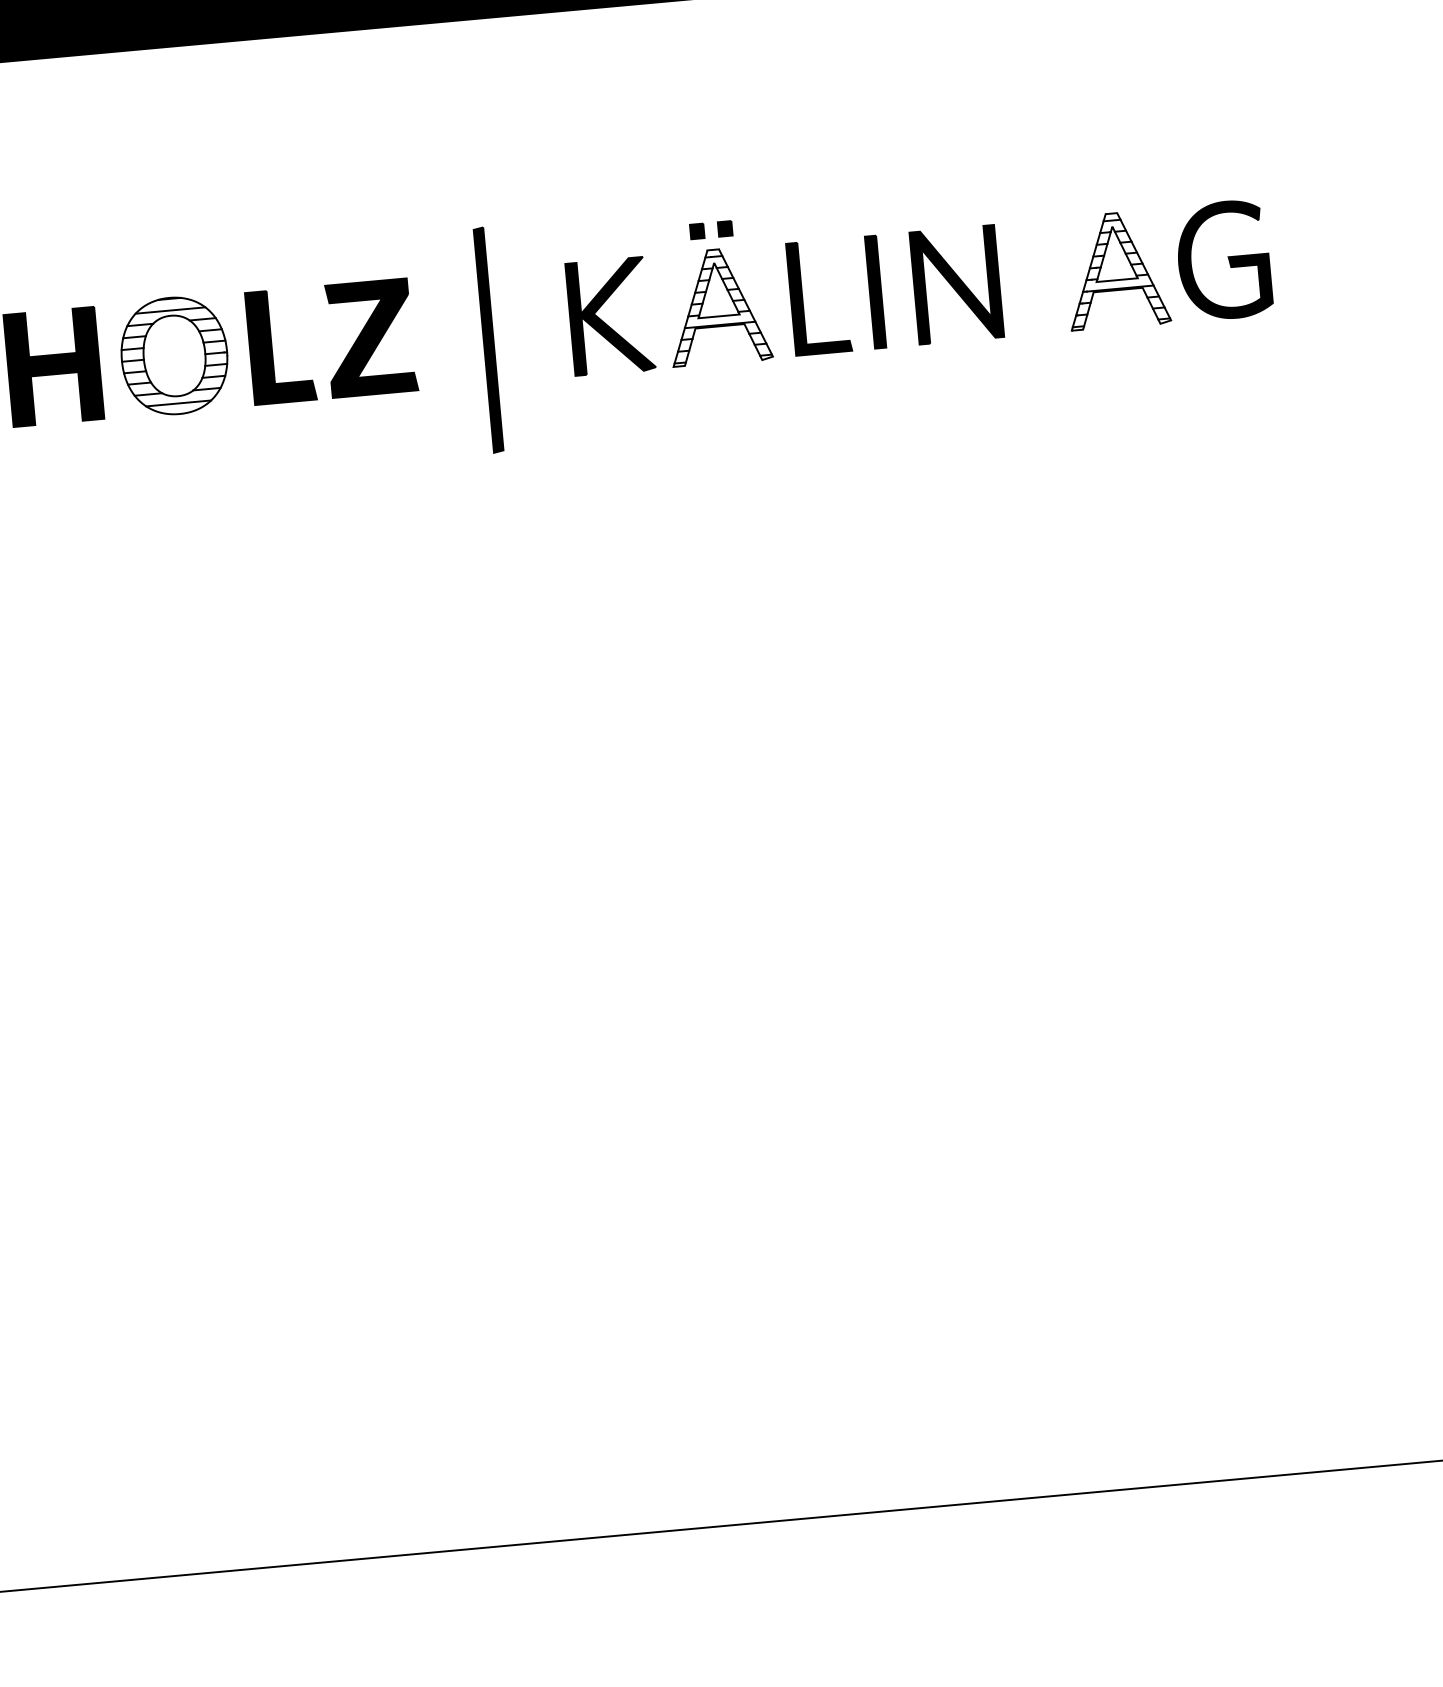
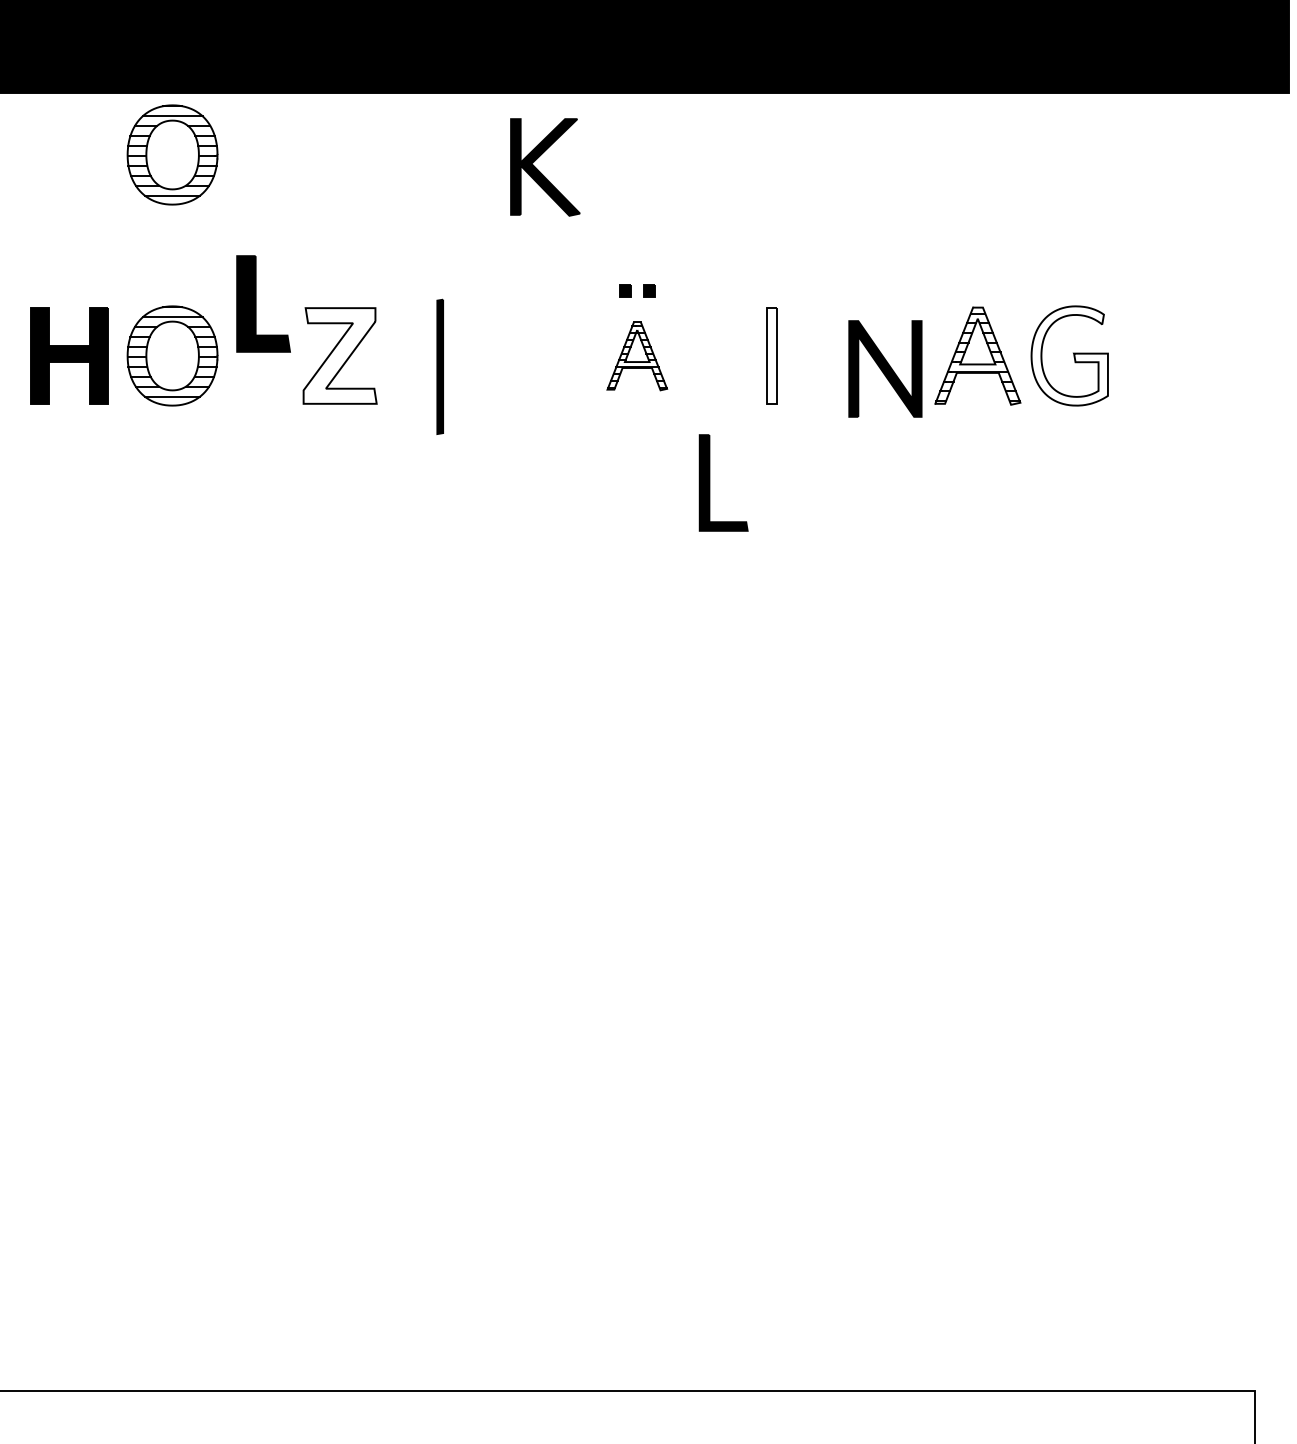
part: (152, 120) -> (172, 154), added
fill: (1223, 259) -> (1069, 355), removed
part: (956, 284) -> (885, 368), moved
fill: (874, 291) -> (771, 355), removed
part: (803, 298) -> (710, 482), moved
part: (717, 307) -> (636, 356), size x0.7
part: (605, 322) -> (540, 171), moved
fill: (369, 337) -> (339, 355), removed
part: (488, 339) -> (440, 366), size x0.7
part: (272, 346) -> (256, 303), moved

